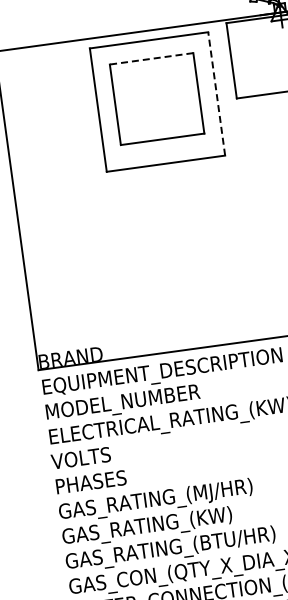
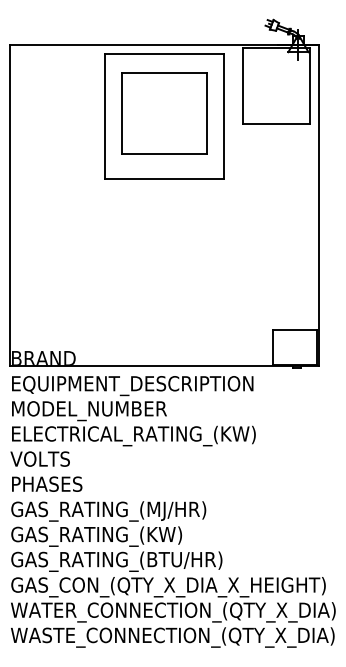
line: (150, 59) -> (163, 73), dashed -> solid
line: (217, 93) -> (224, 116), dashed -> solid

